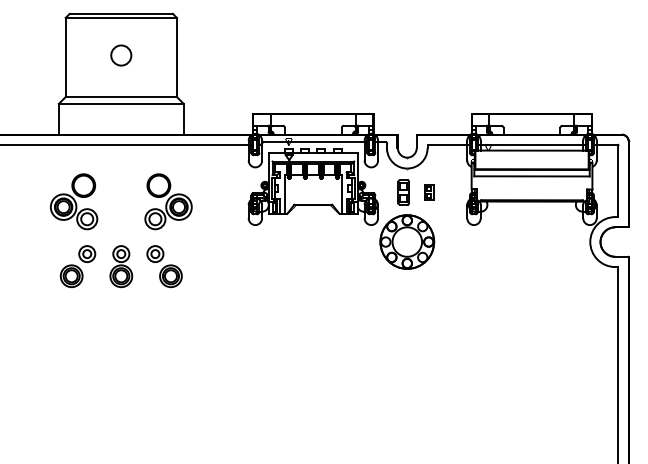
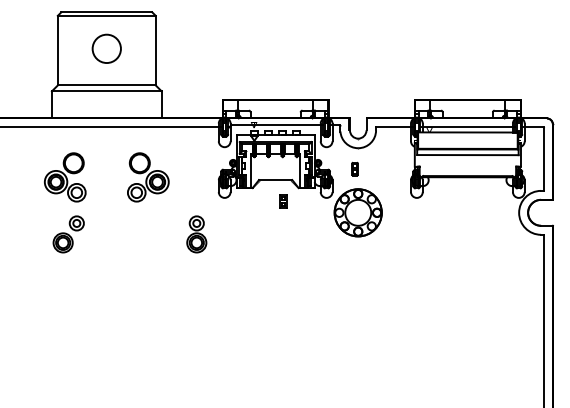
circle: (120, 55) -> (106, 48), size x1.6
part: (403, 191) -> (354, 168), size x0.6
part: (429, 192) -> (283, 201), moved
part: (120, 266) -> (196, 234), moved
part: (164, 266) -> (144, 234), removed

